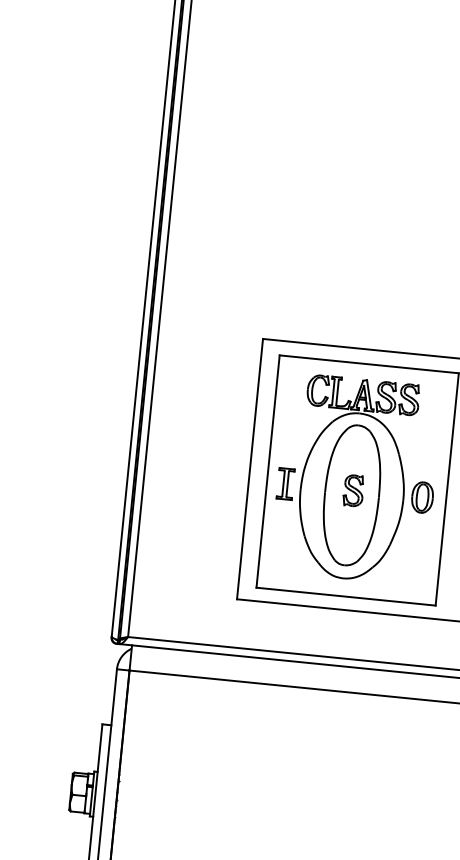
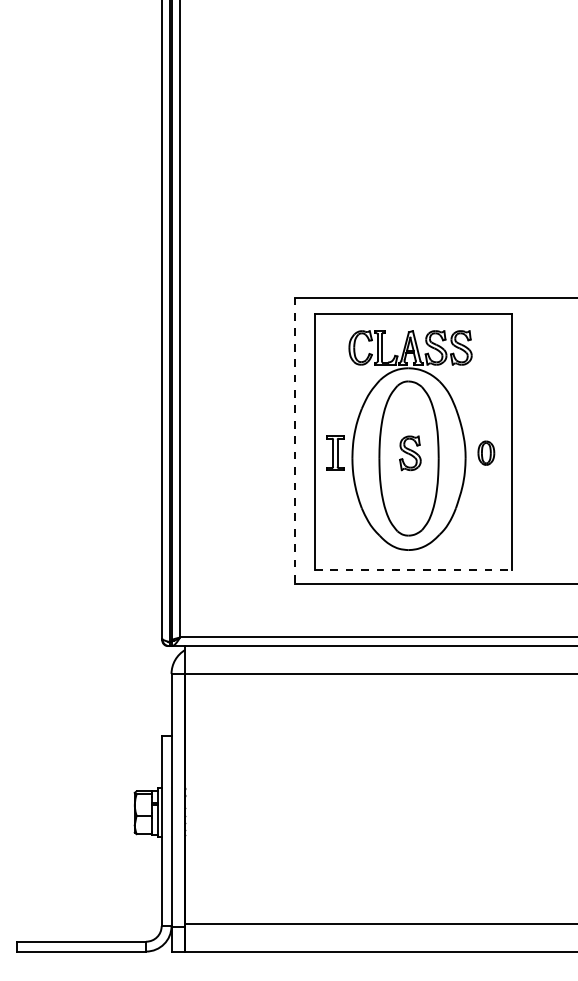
line: (249, 469) -> (294, 441), solid -> dashed
part: (422, 496) -> (486, 452), size x0.7
line: (345, 596) -> (413, 569), solid -> dashed

